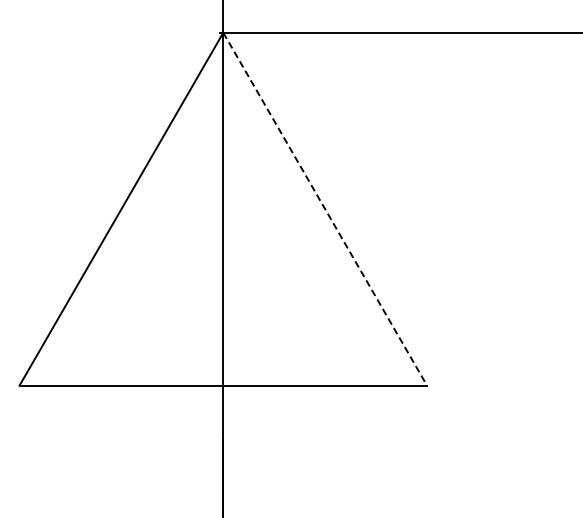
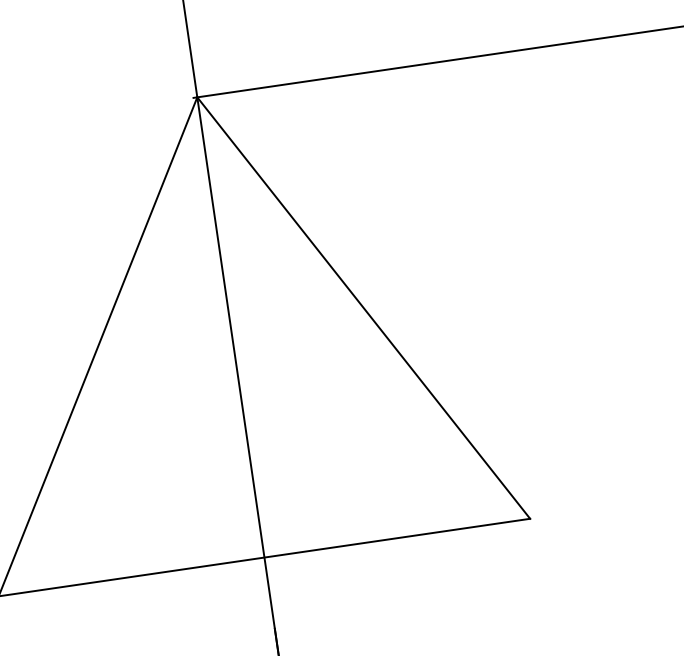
line: (325, 209) -> (364, 308), dashed -> solid

